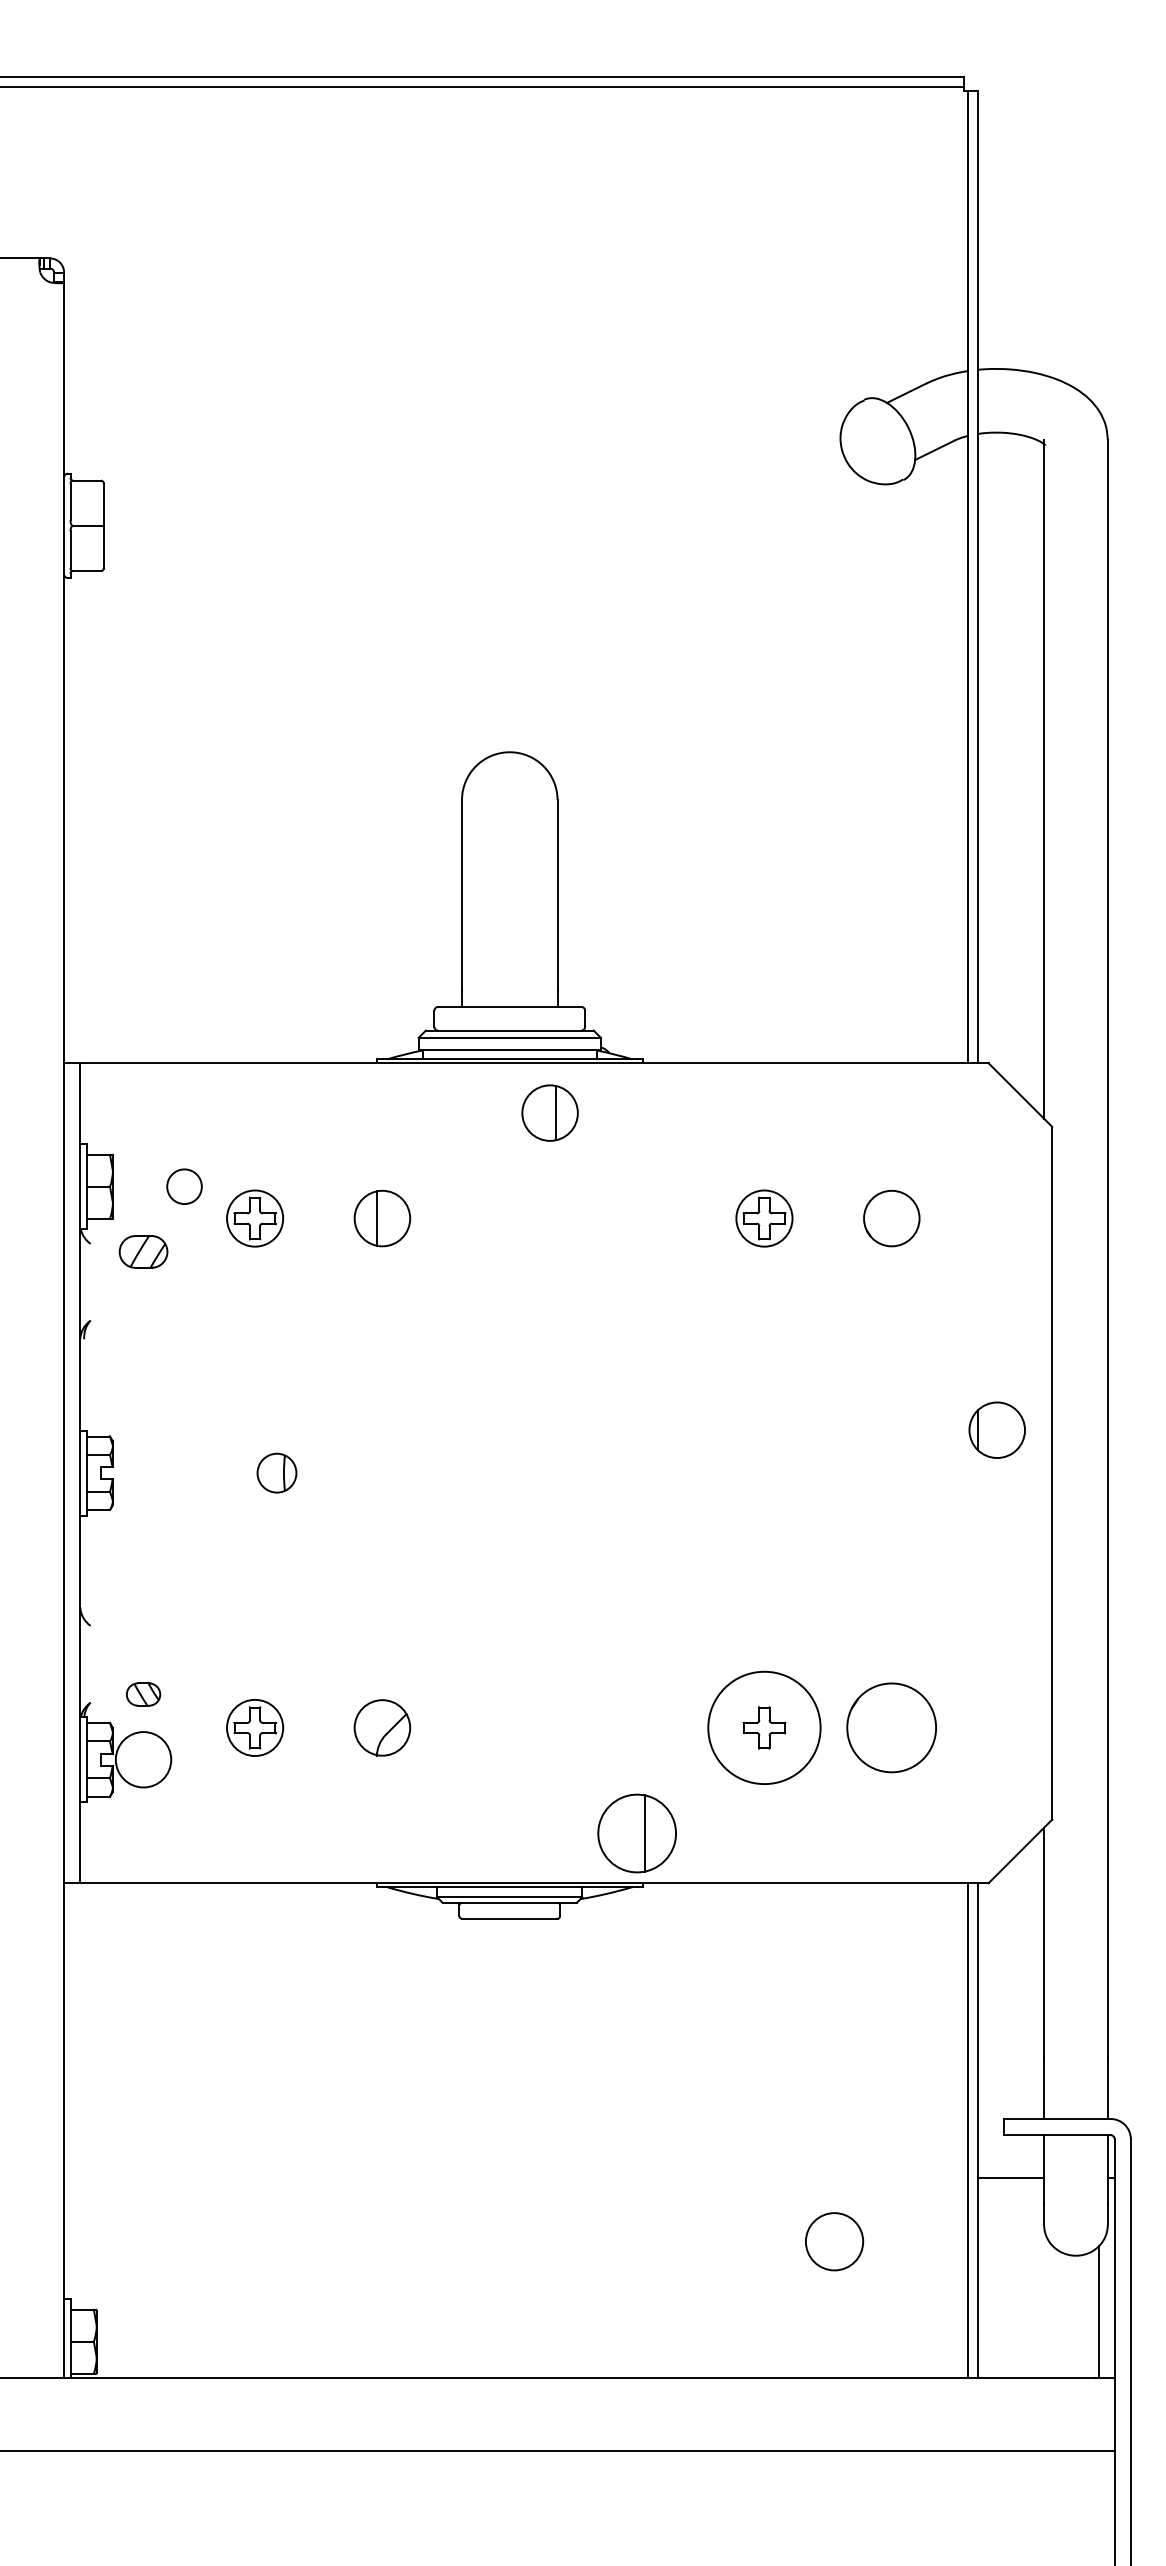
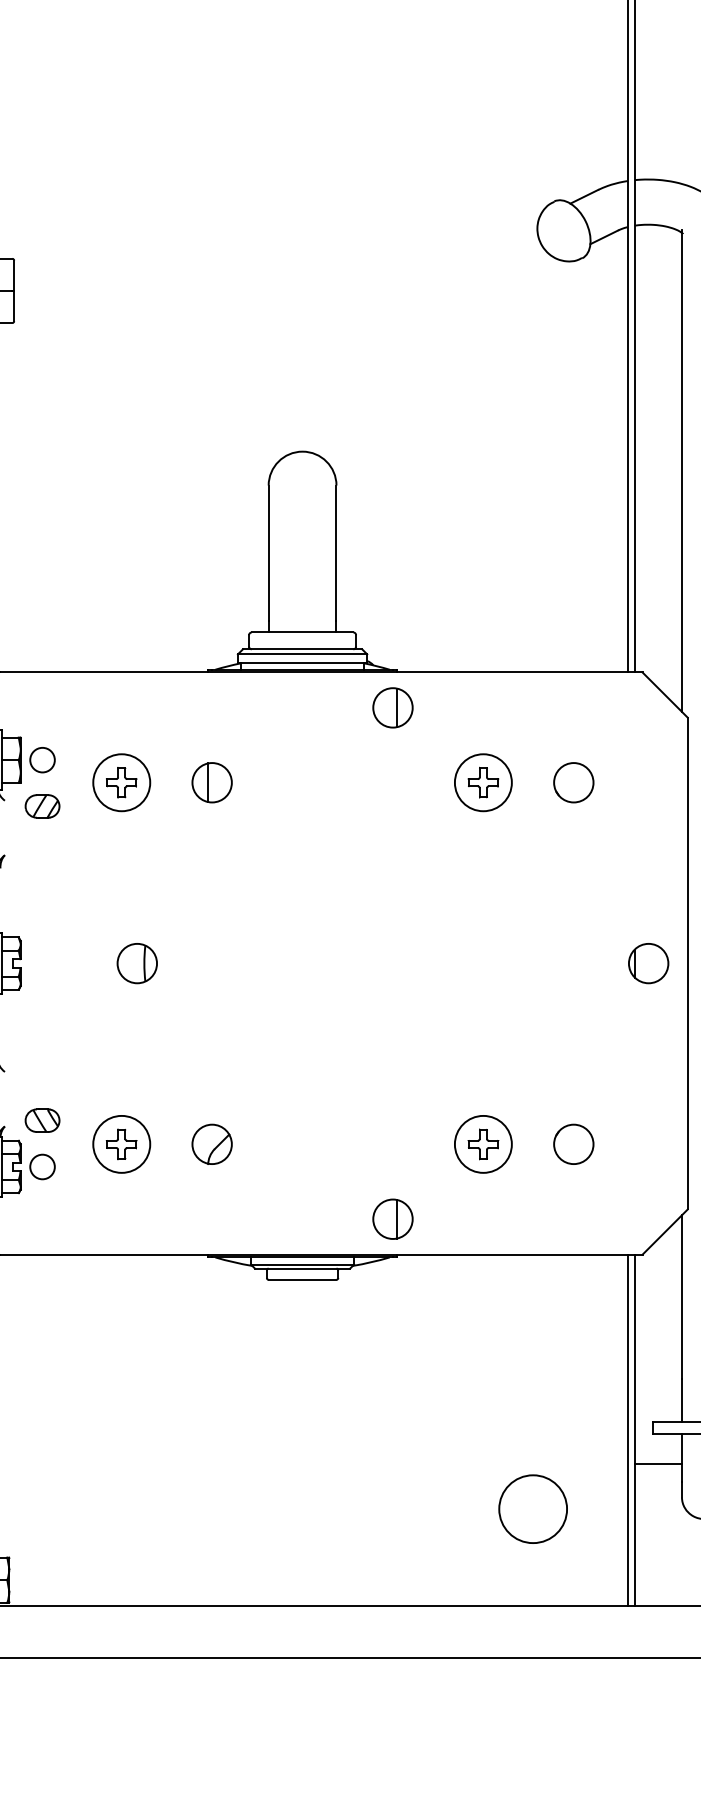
part: (549, 1112) -> (392, 707), moved
circle: (184, 1186) -> (42, 759), moved
circle: (254, 1218) -> (121, 782), size x1.43
circle: (764, 1218) -> (483, 782), size x1.43
part: (996, 1429) -> (648, 963), moved
part: (276, 1472) -> (136, 963), size x1.43
part: (143, 1694) -> (42, 1120), size x1.43
circle: (254, 1727) -> (121, 1144), size x1.43
circle: (764, 1727) -> (483, 1144), size x0.71
circle: (891, 1727) -> (573, 1144), size x0.62
circle: (143, 1759) -> (42, 1166), size x0.62
part: (636, 1832) -> (392, 1218), size x0.71
circle: (834, 2241) -> (533, 1509), size x1.67

